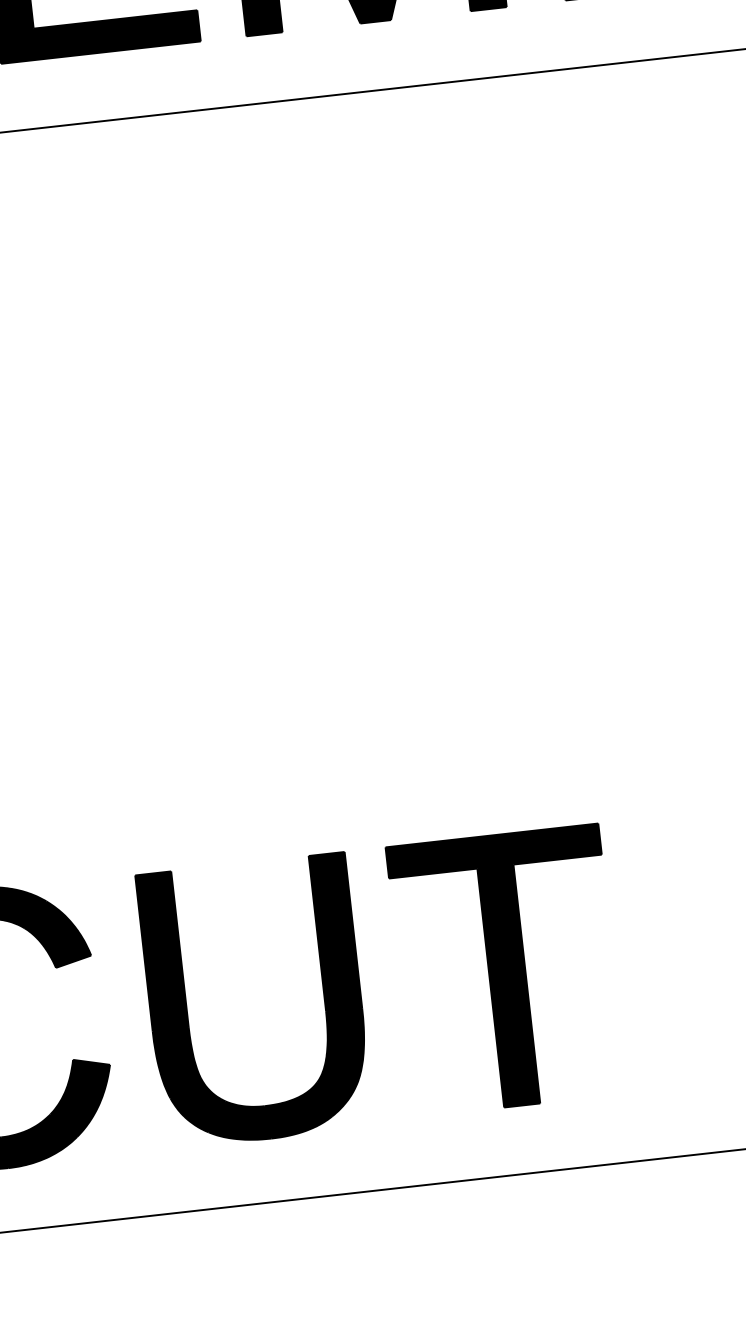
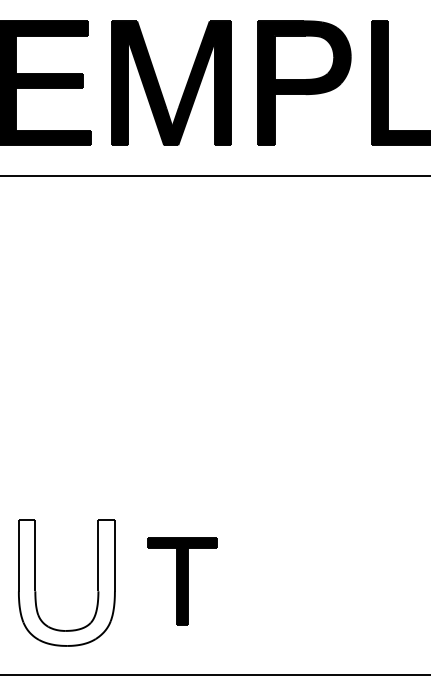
part: (506, 969) -> (182, 581), size x0.7
fill: (254, 1000) -> (66, 582), removed

